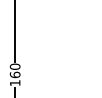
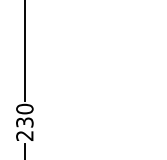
text: (14, 78) -> (23, 128), 160 -> 230

